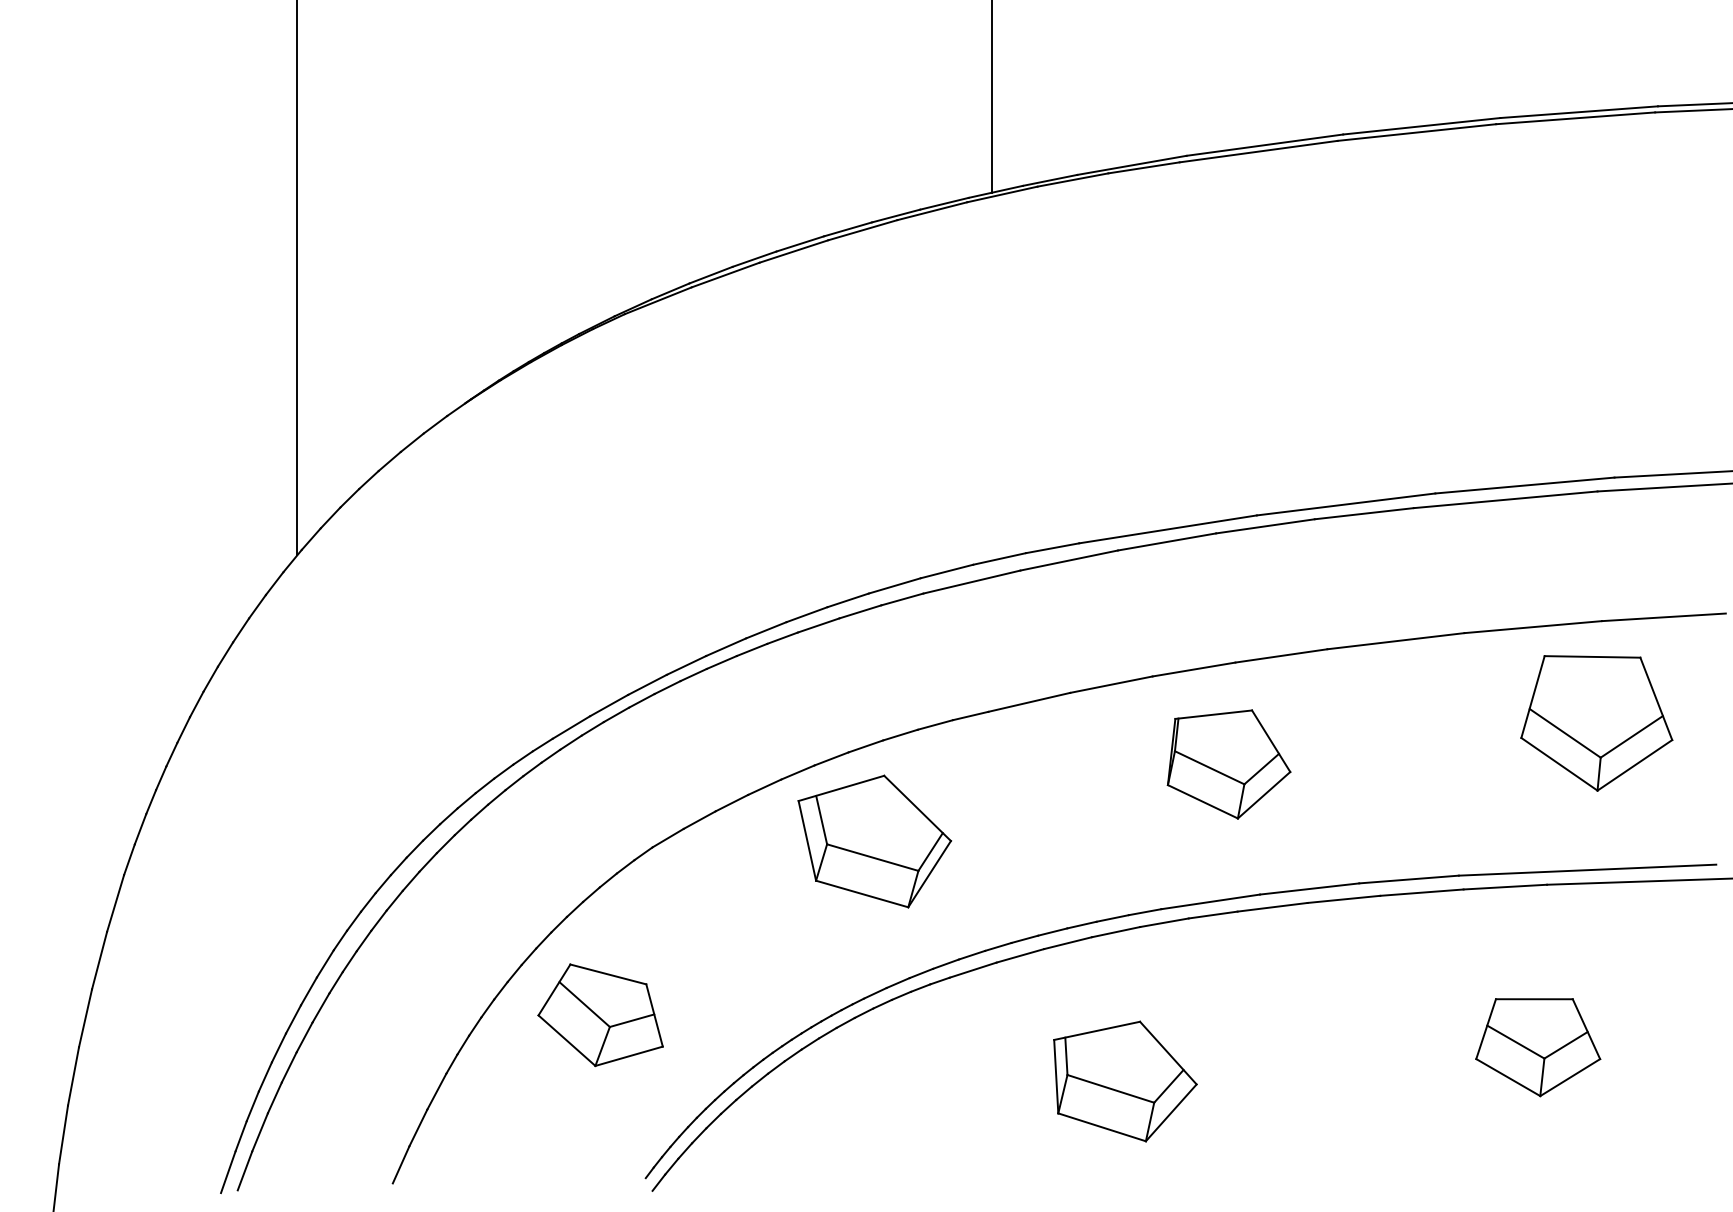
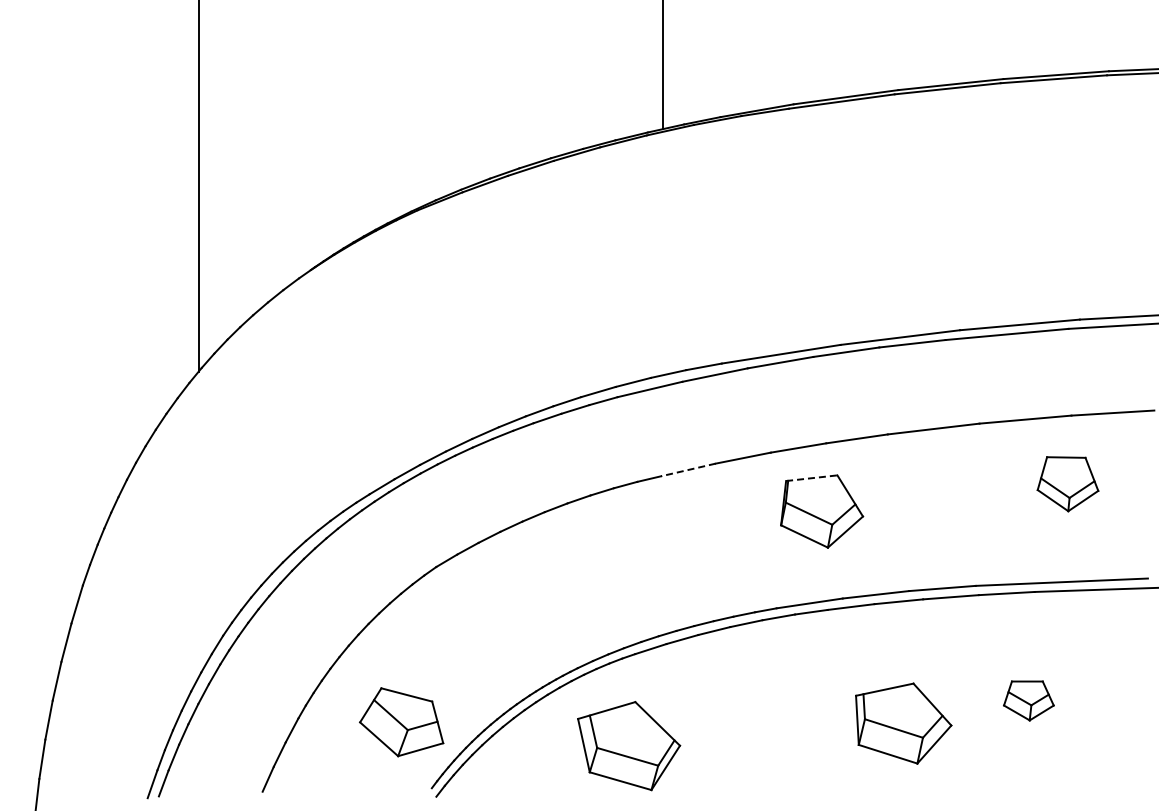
line: (1027, 703) -> (687, 470), solid -> dashed
line: (1213, 715) -> (811, 478), solid -> dashed
part: (1596, 724) -> (1067, 484), size x0.6
part: (875, 842) -> (629, 746), moved
part: (600, 1015) -> (401, 722), moved
part: (1537, 1046) -> (1028, 700), size x0.6
part: (1125, 1081) -> (903, 723), moved

